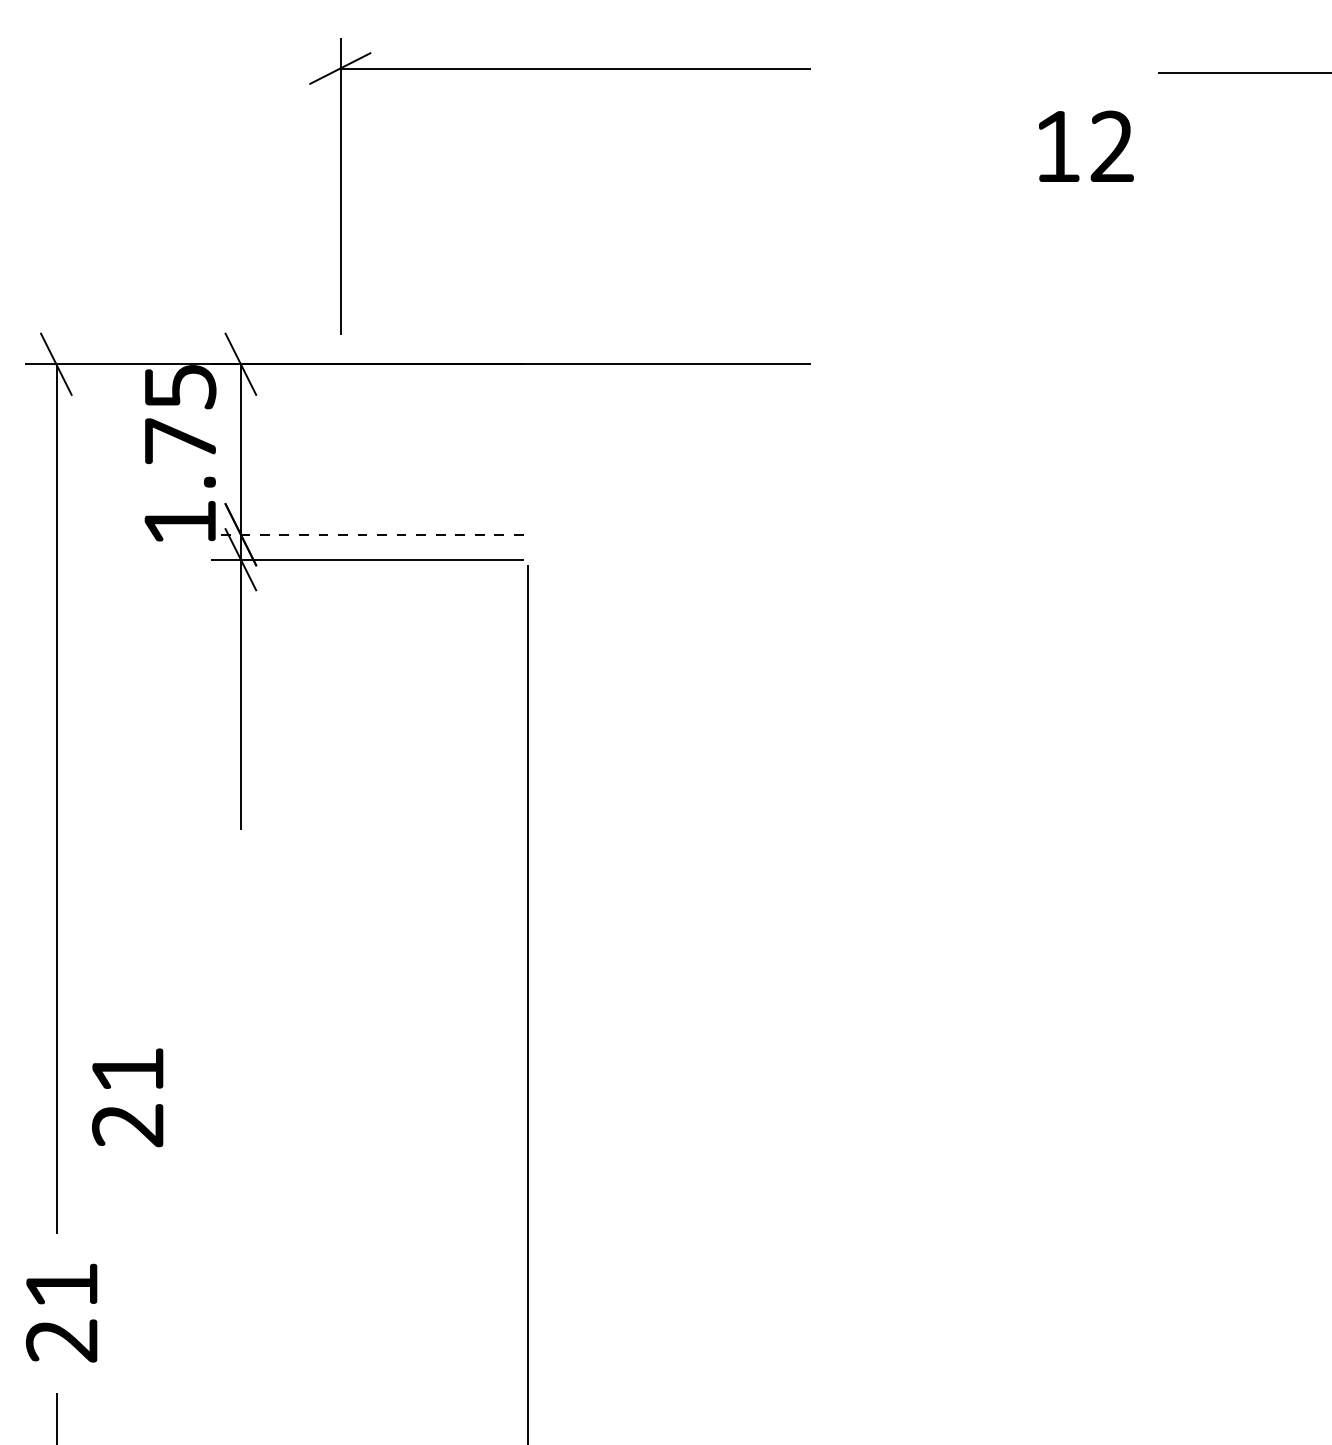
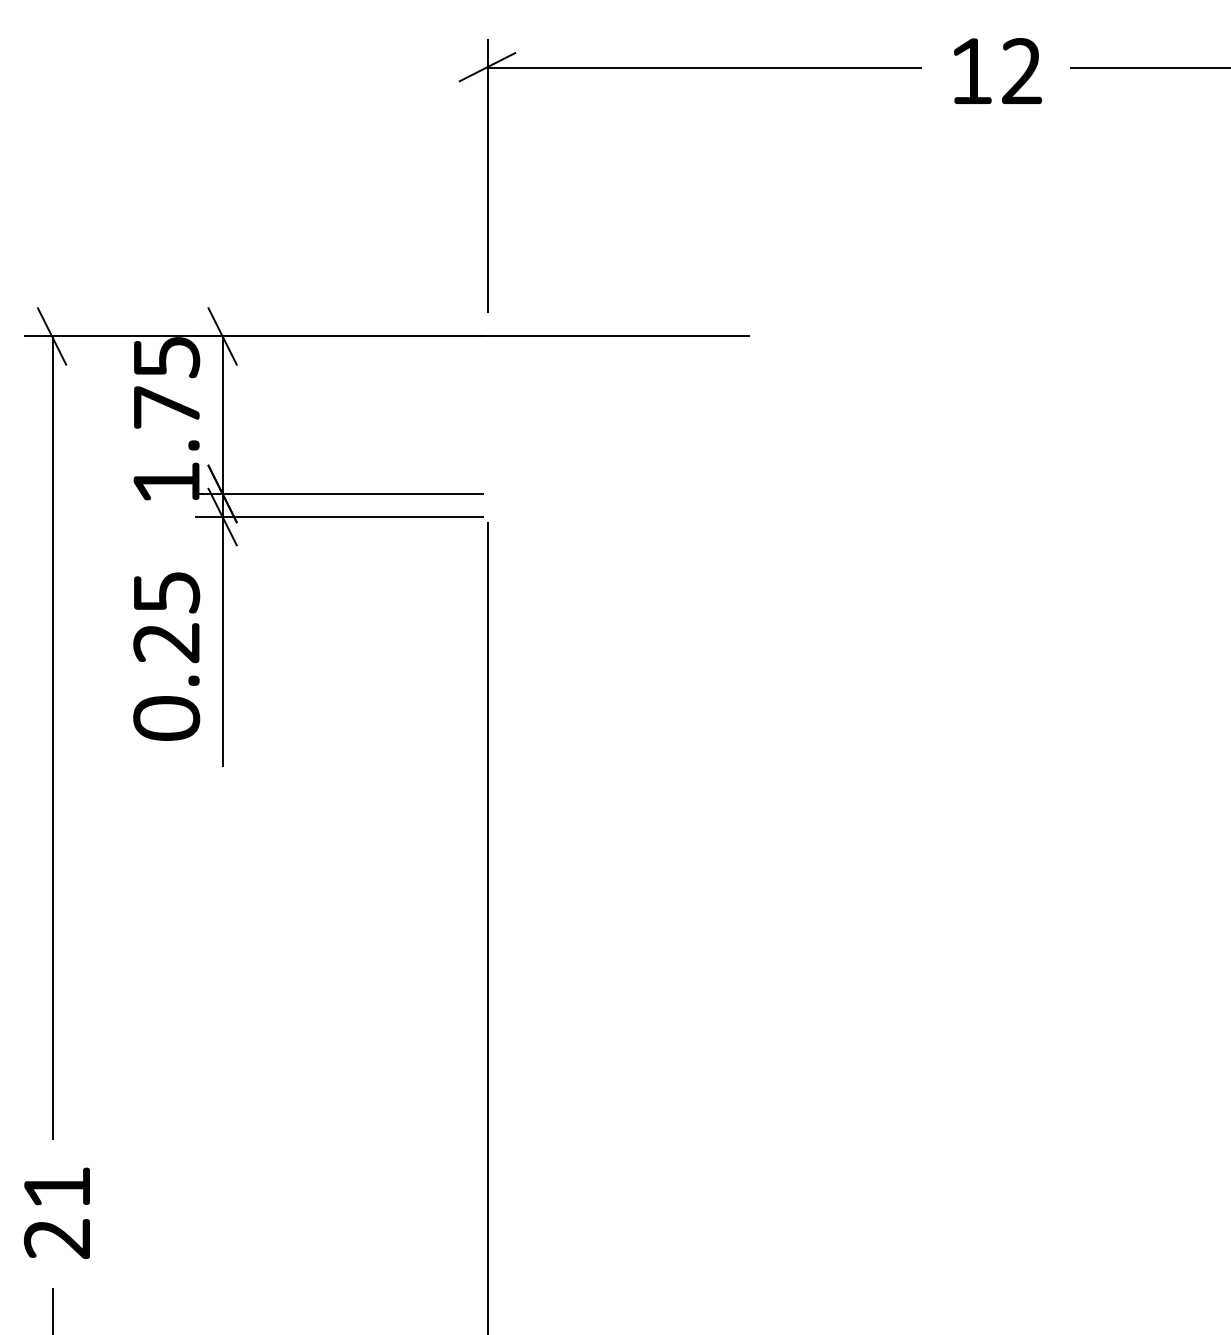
part: (558, 69) -> (689, 68), moved
part: (1064, 145) -> (977, 70), moved
line: (367, 535) -> (339, 494), dashed -> solid
part: (186, 697) -> (172, 644), added
part: (121, 1108) -> (112, 1024), removed

